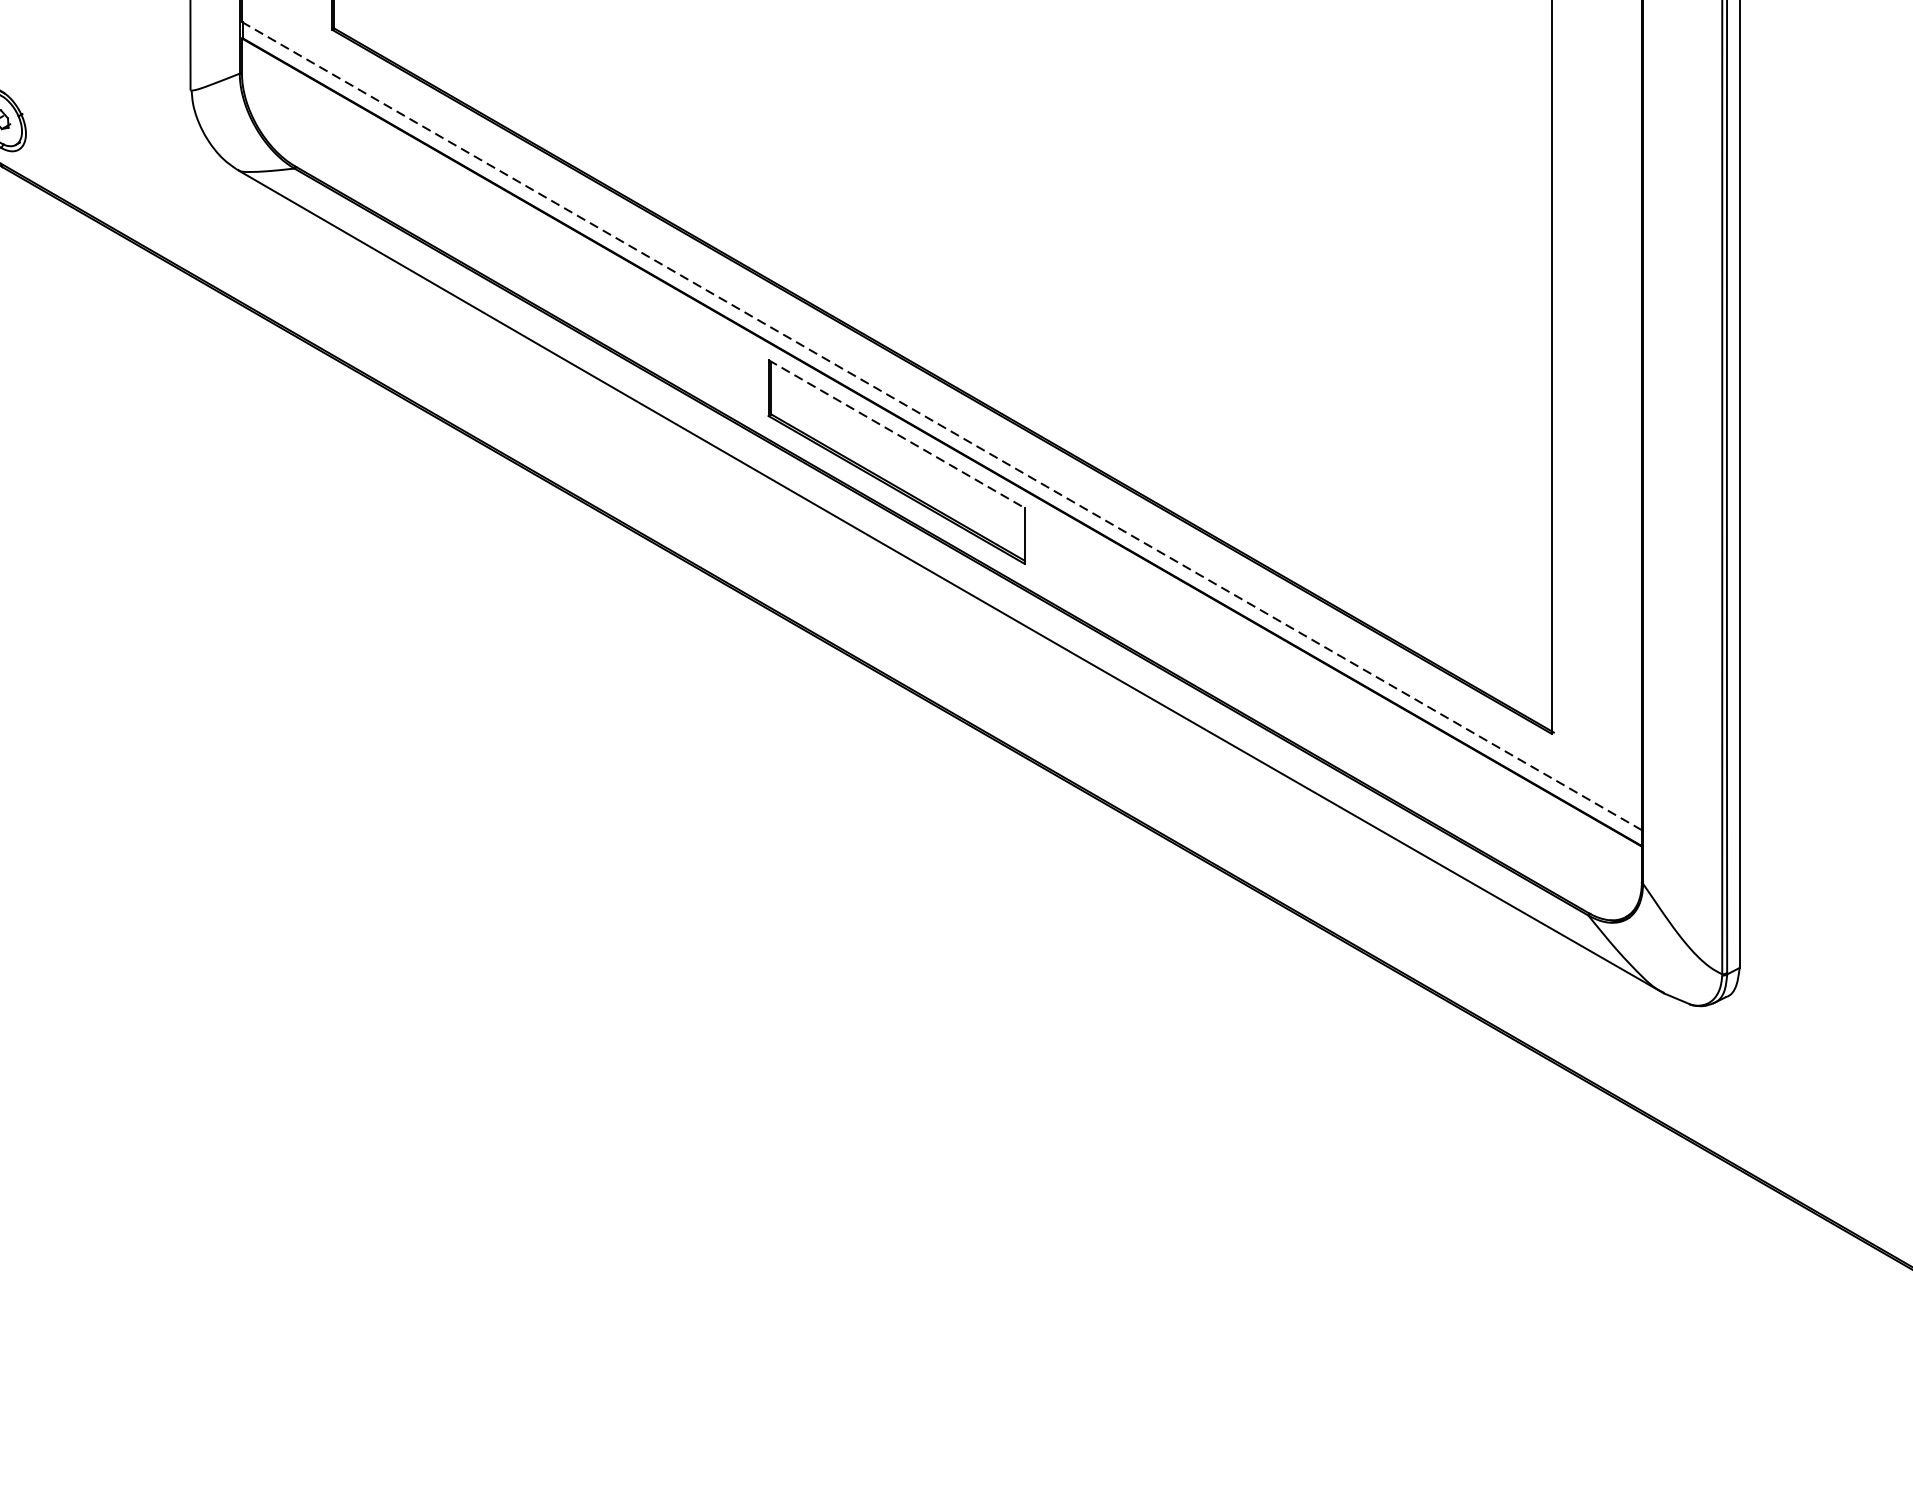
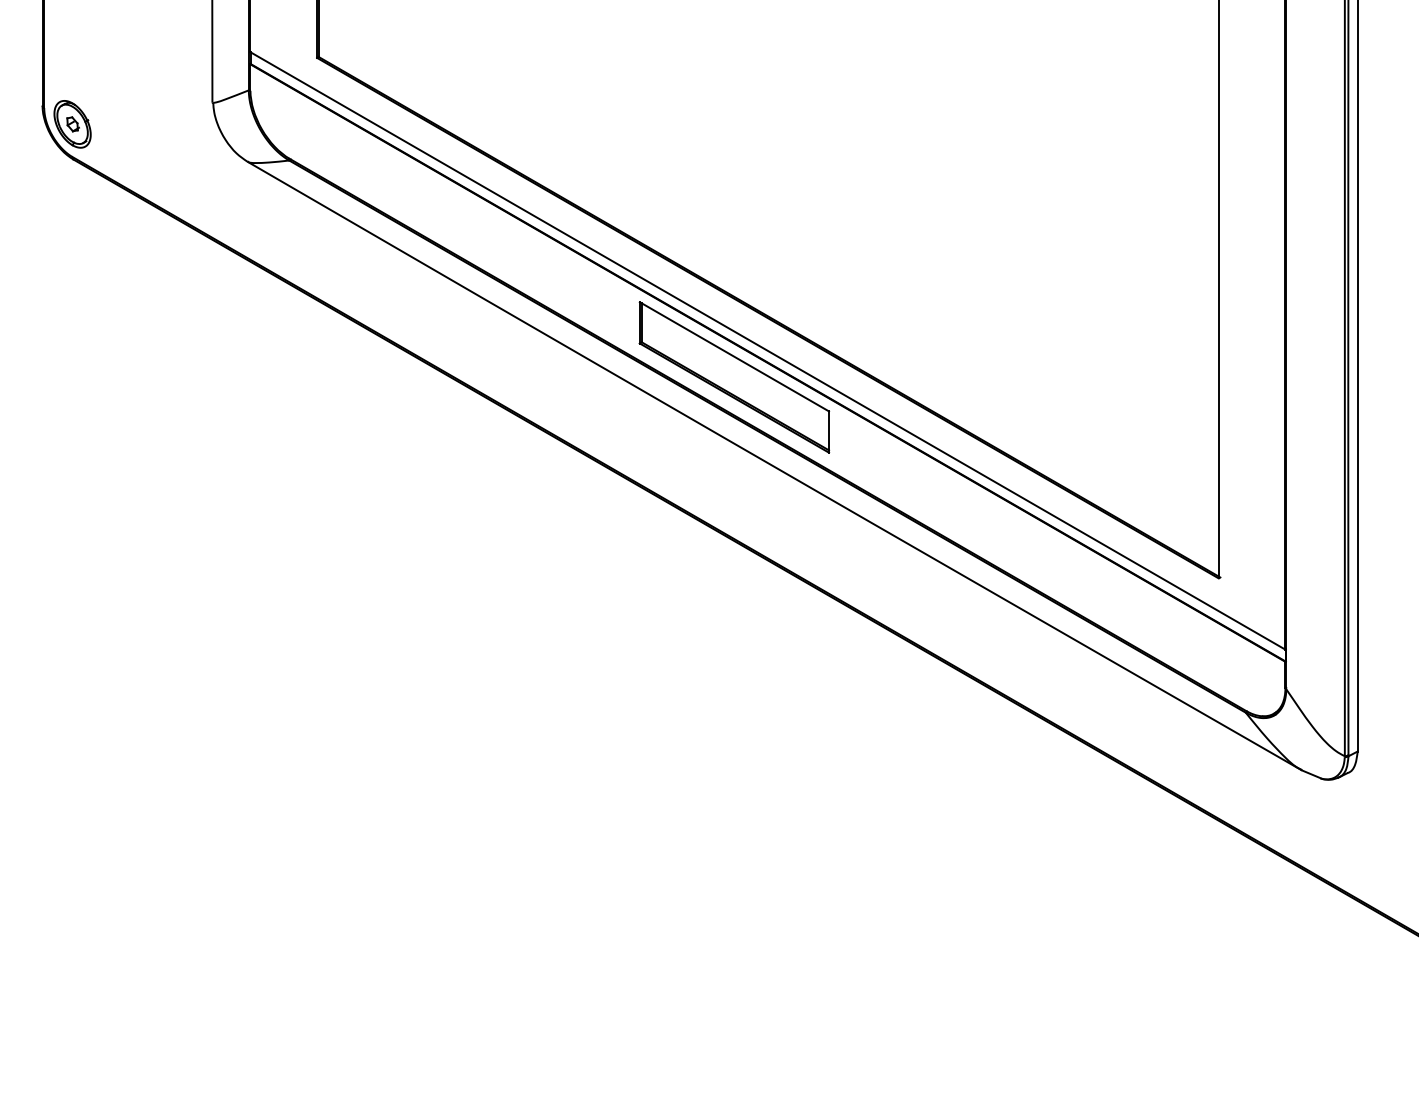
line: (941, 425) -> (767, 350), dashed -> solid
line: (896, 434) -> (734, 357), dashed -> solid

